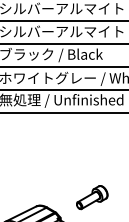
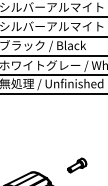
part: (92, 197) -> (77, 165), size x0.7

